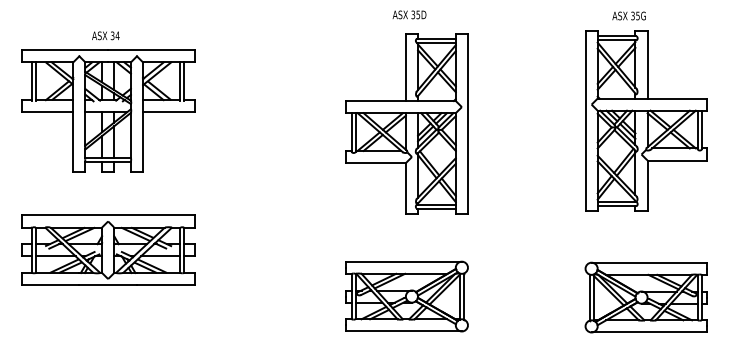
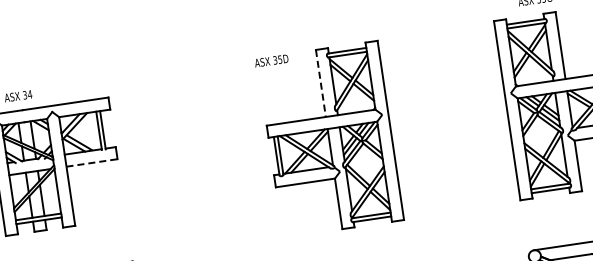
text: (409, 14) -> (271, 60), moved
line: (405, 67) -> (320, 83), solid -> dashed
line: (168, 112) -> (91, 163), solid -> dashed

